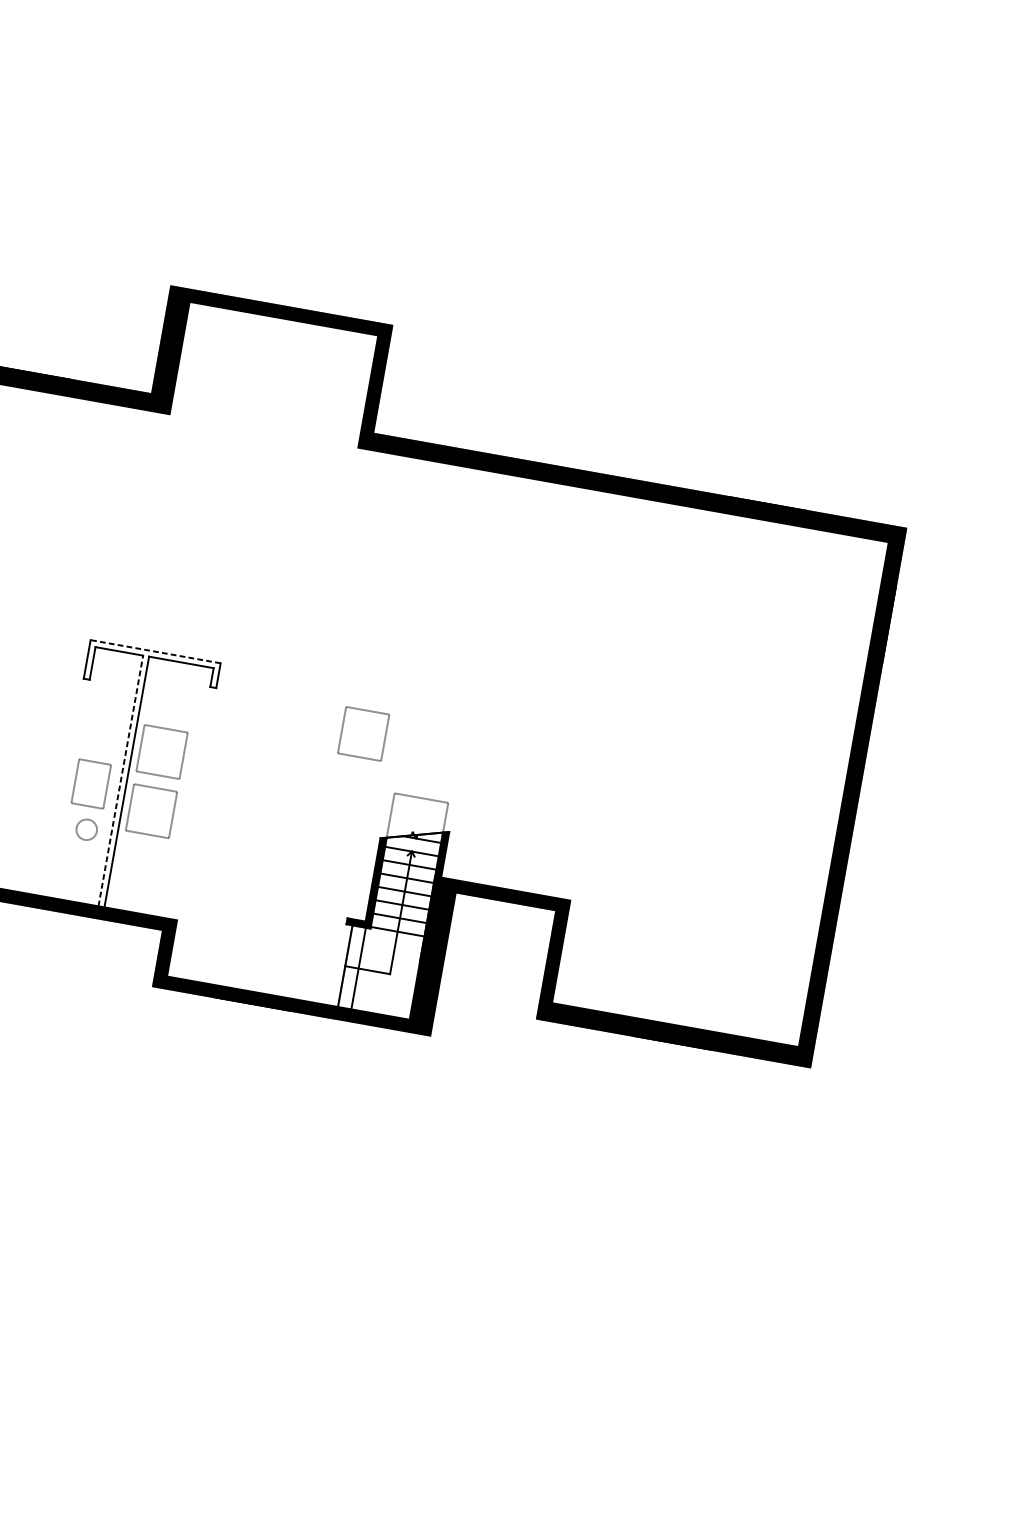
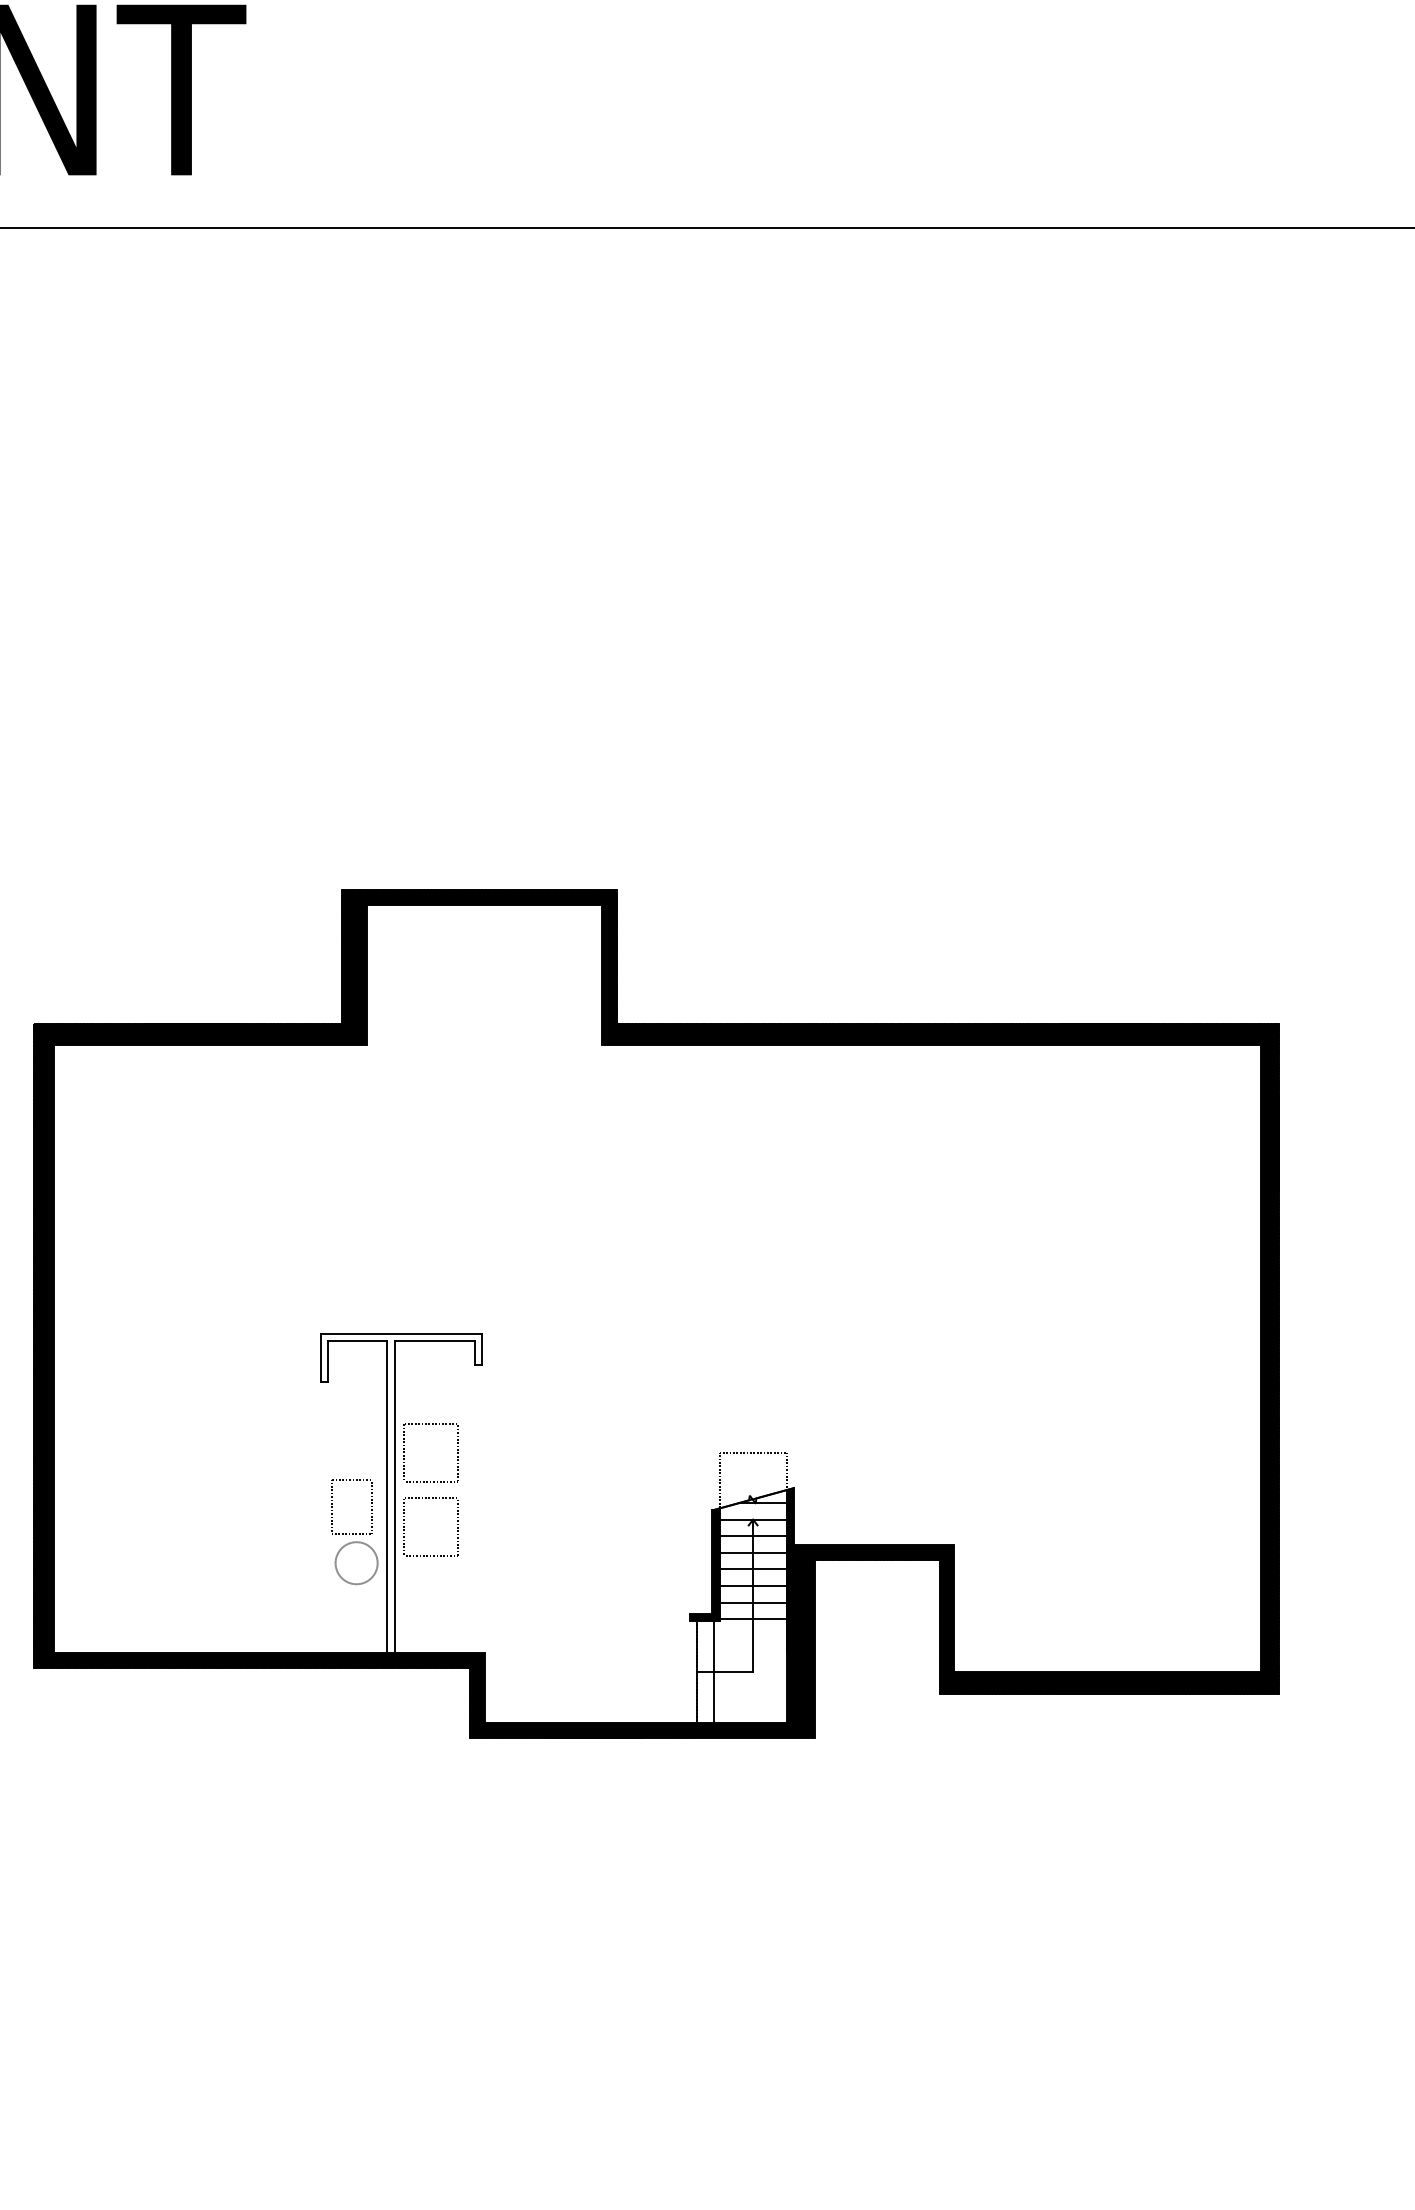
line: (155, 651) -> (401, 1333), dashed -> solid
part: (342, 729) -> (643, 1387), removed
line: (120, 781) -> (387, 1497), dashed -> solid
circle: (86, 829) -> (356, 1563), size x1.67

